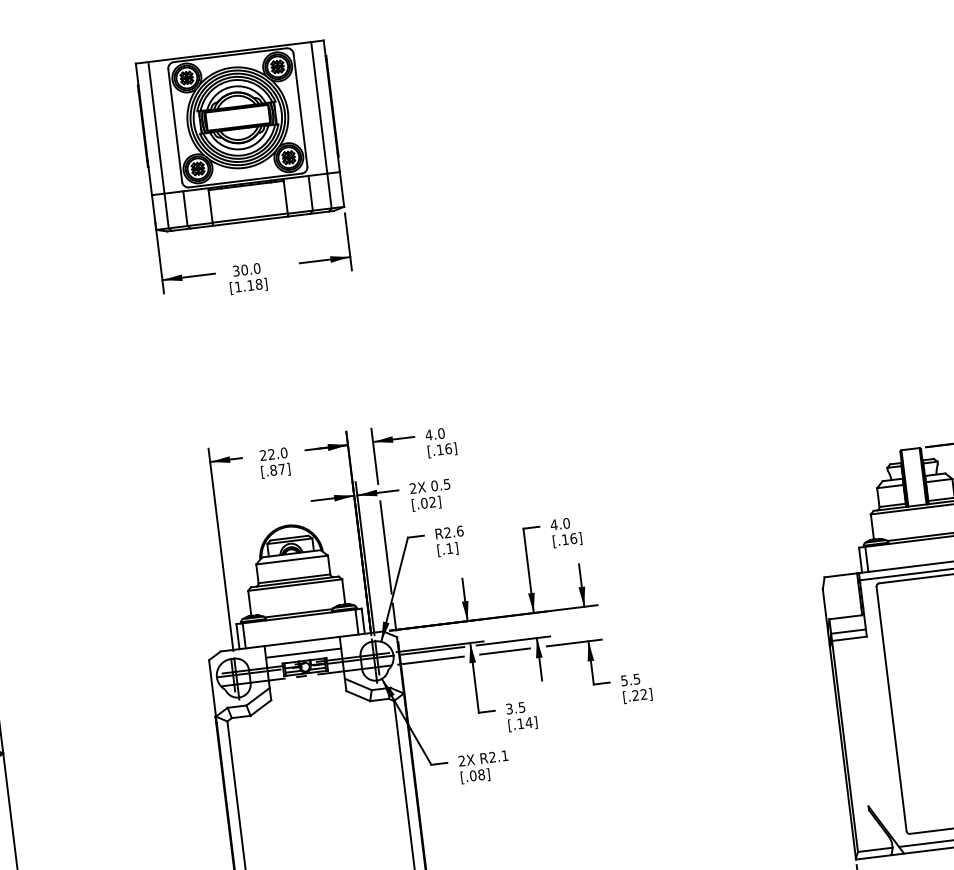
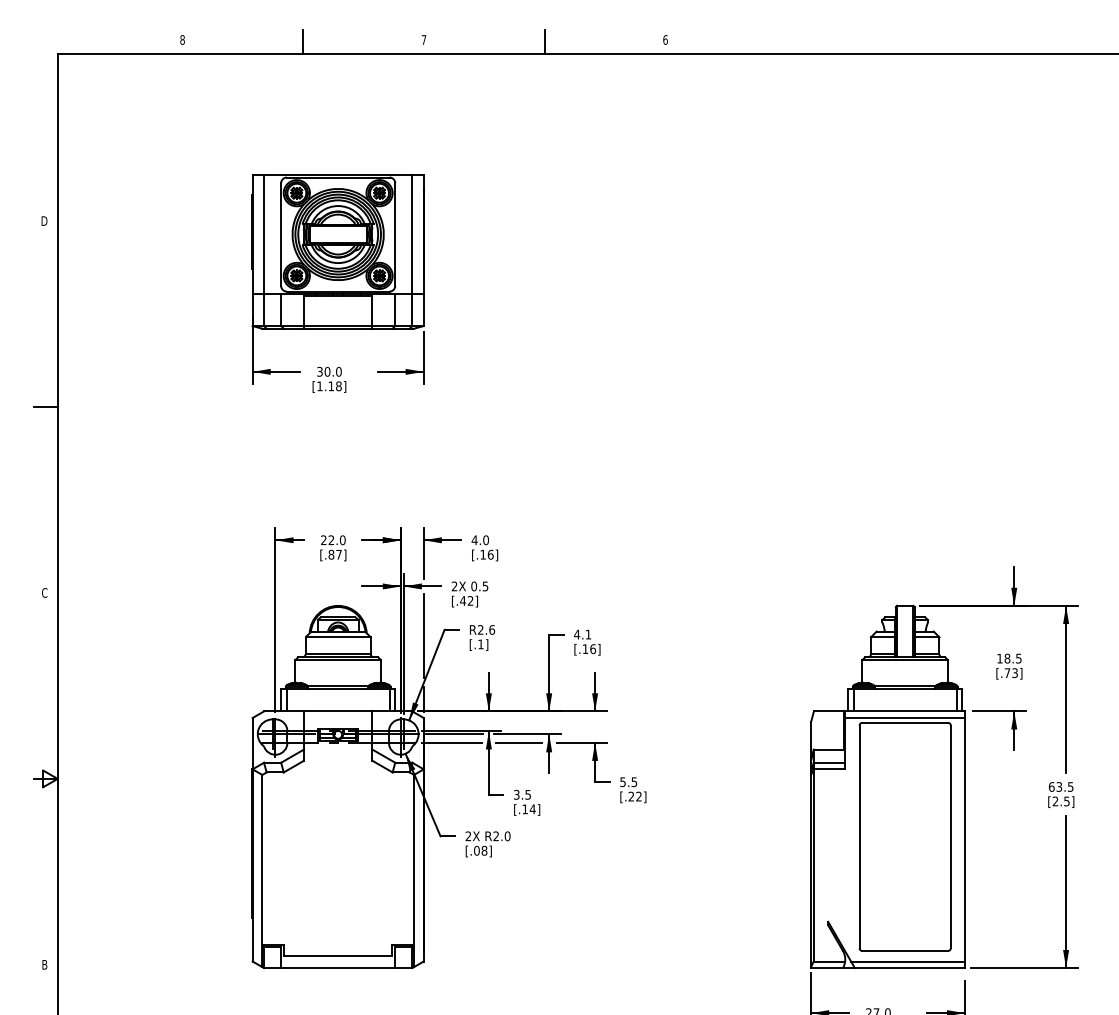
text: (424, 502) -> (463, 600), [.02] -> [.42]
text: (566, 523) -> (588, 634), 4.0 -> 4.1
line: (302, 653) -> (337, 722), removed
text: (504, 755) -> (507, 836), R2.1 -> R2.0

